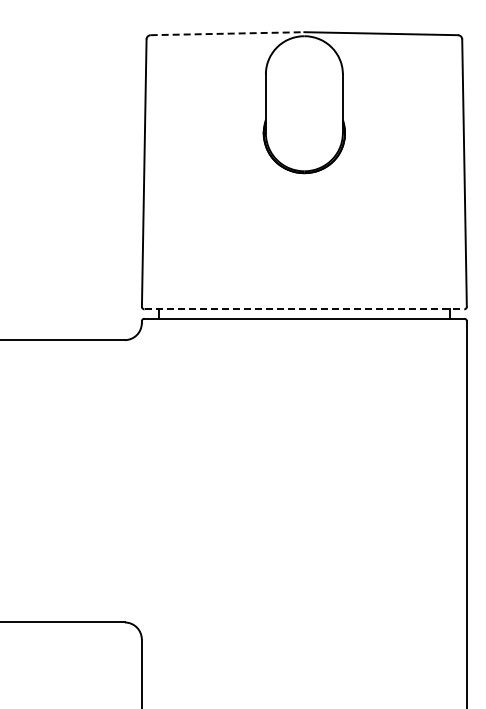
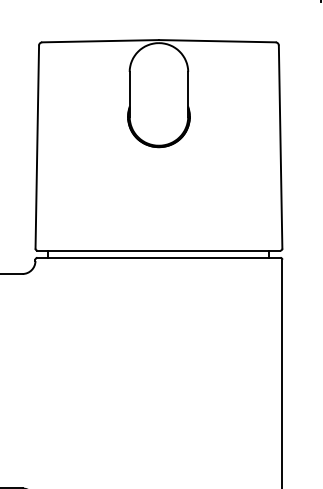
line: (227, 33) -> (100, 41), dashed -> solid
line: (304, 309) -> (159, 250), dashed -> solid

